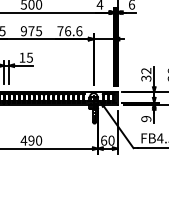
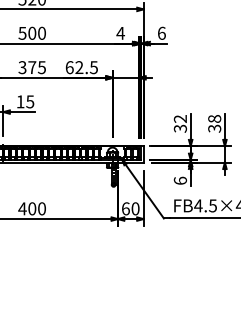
text: (23, 31) -> (22, 67), 975 -> 375
text: (69, 31) -> (81, 67), 76.6 -> 62.5
text: (145, 118) -> (179, 180), 9 -> 6
text: (31, 140) -> (32, 208), 490 -> 400

